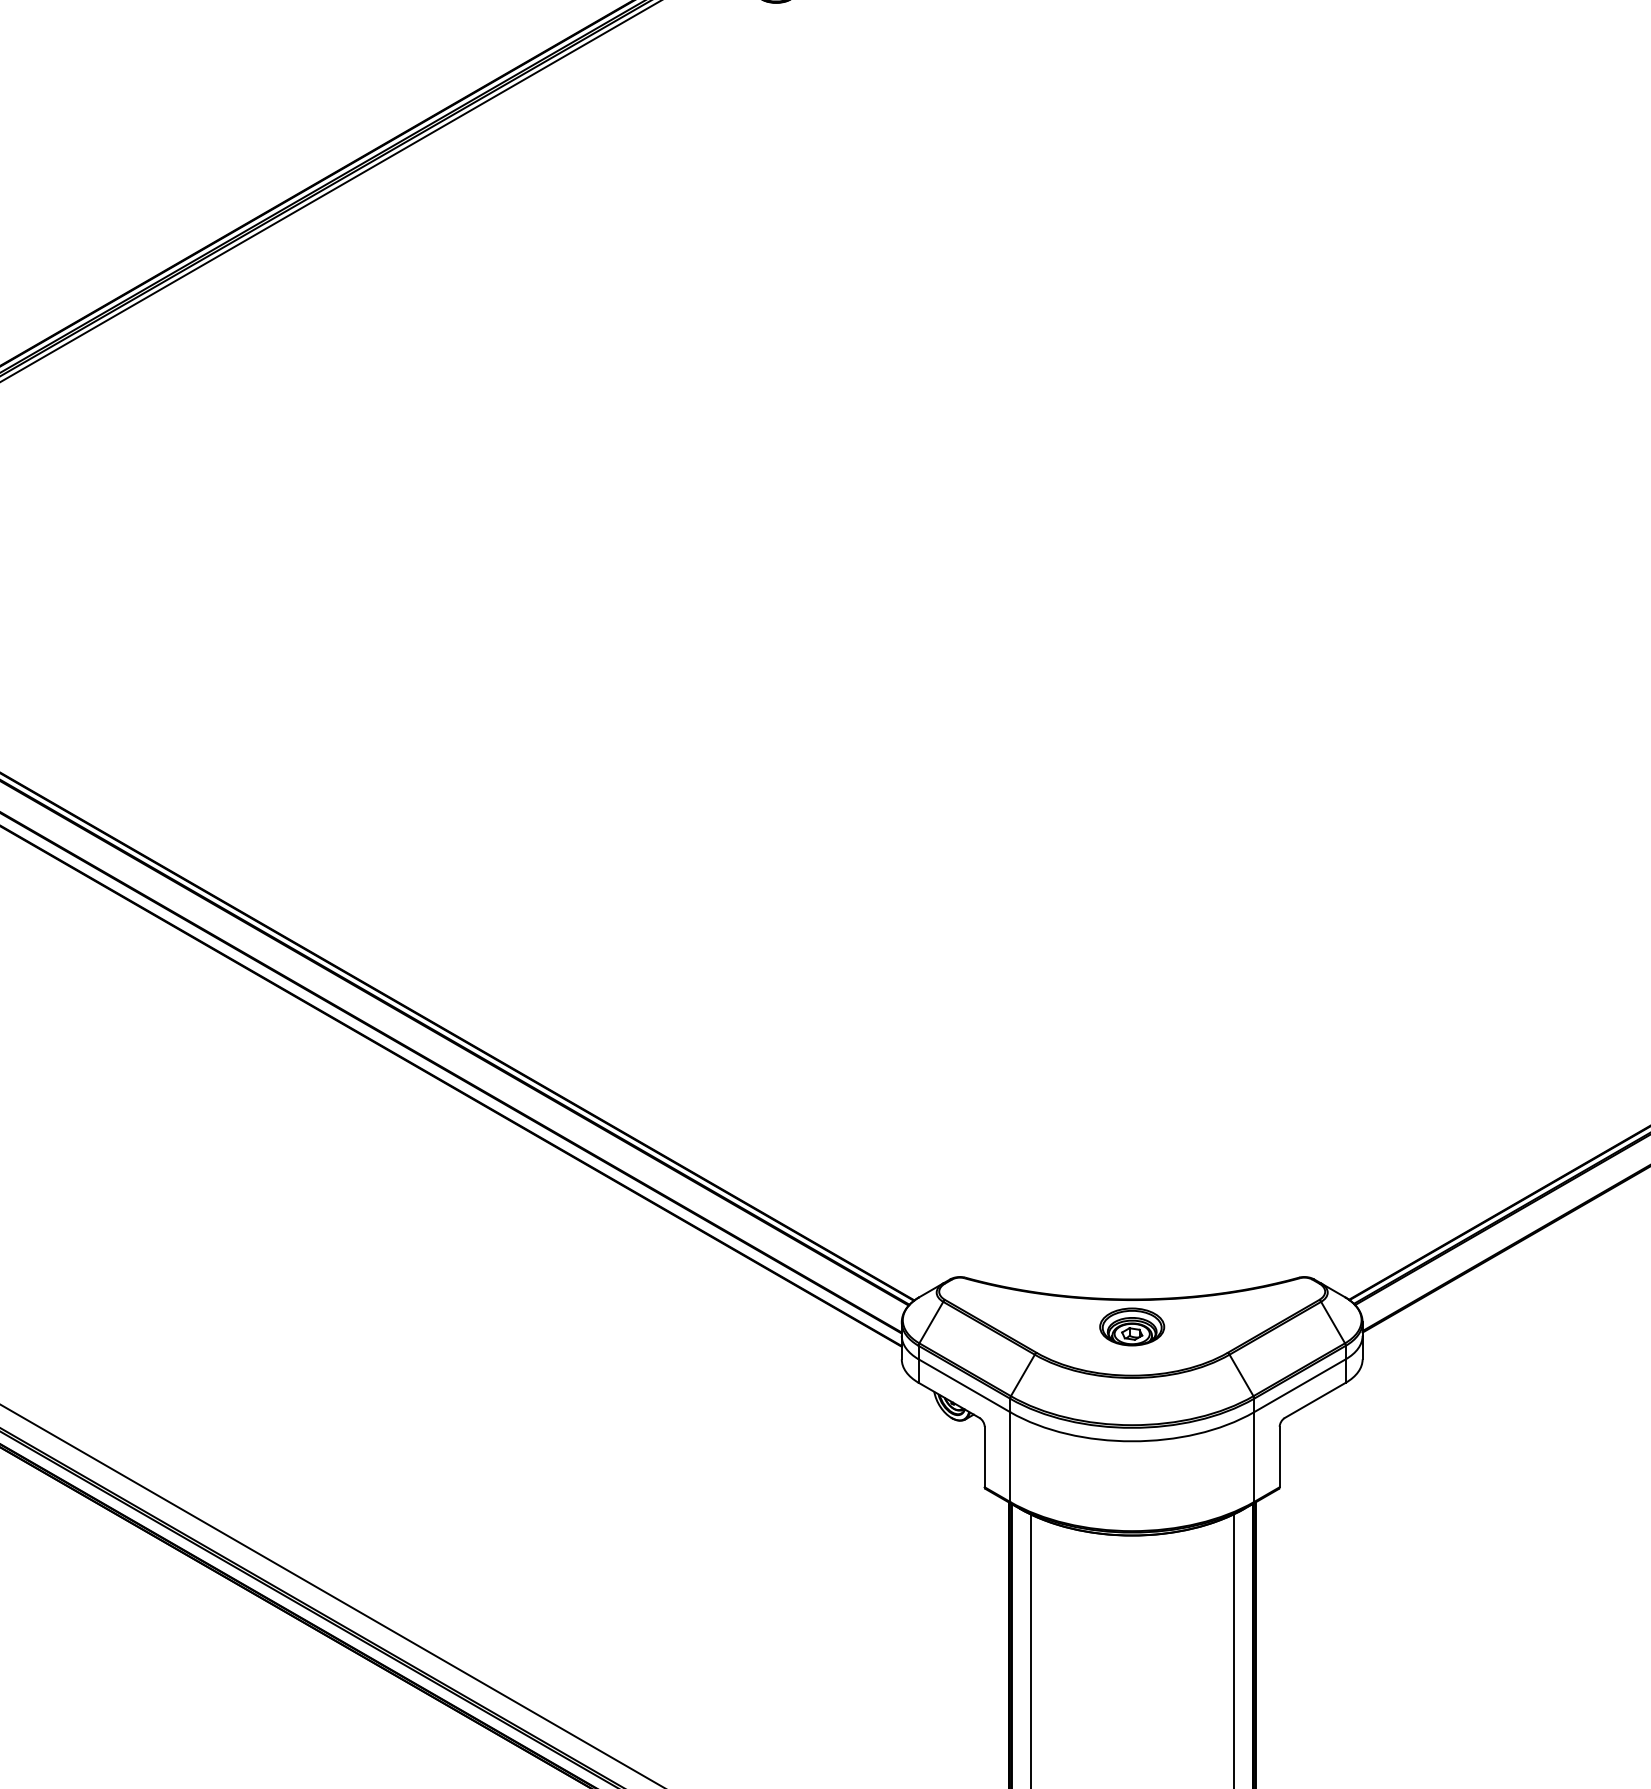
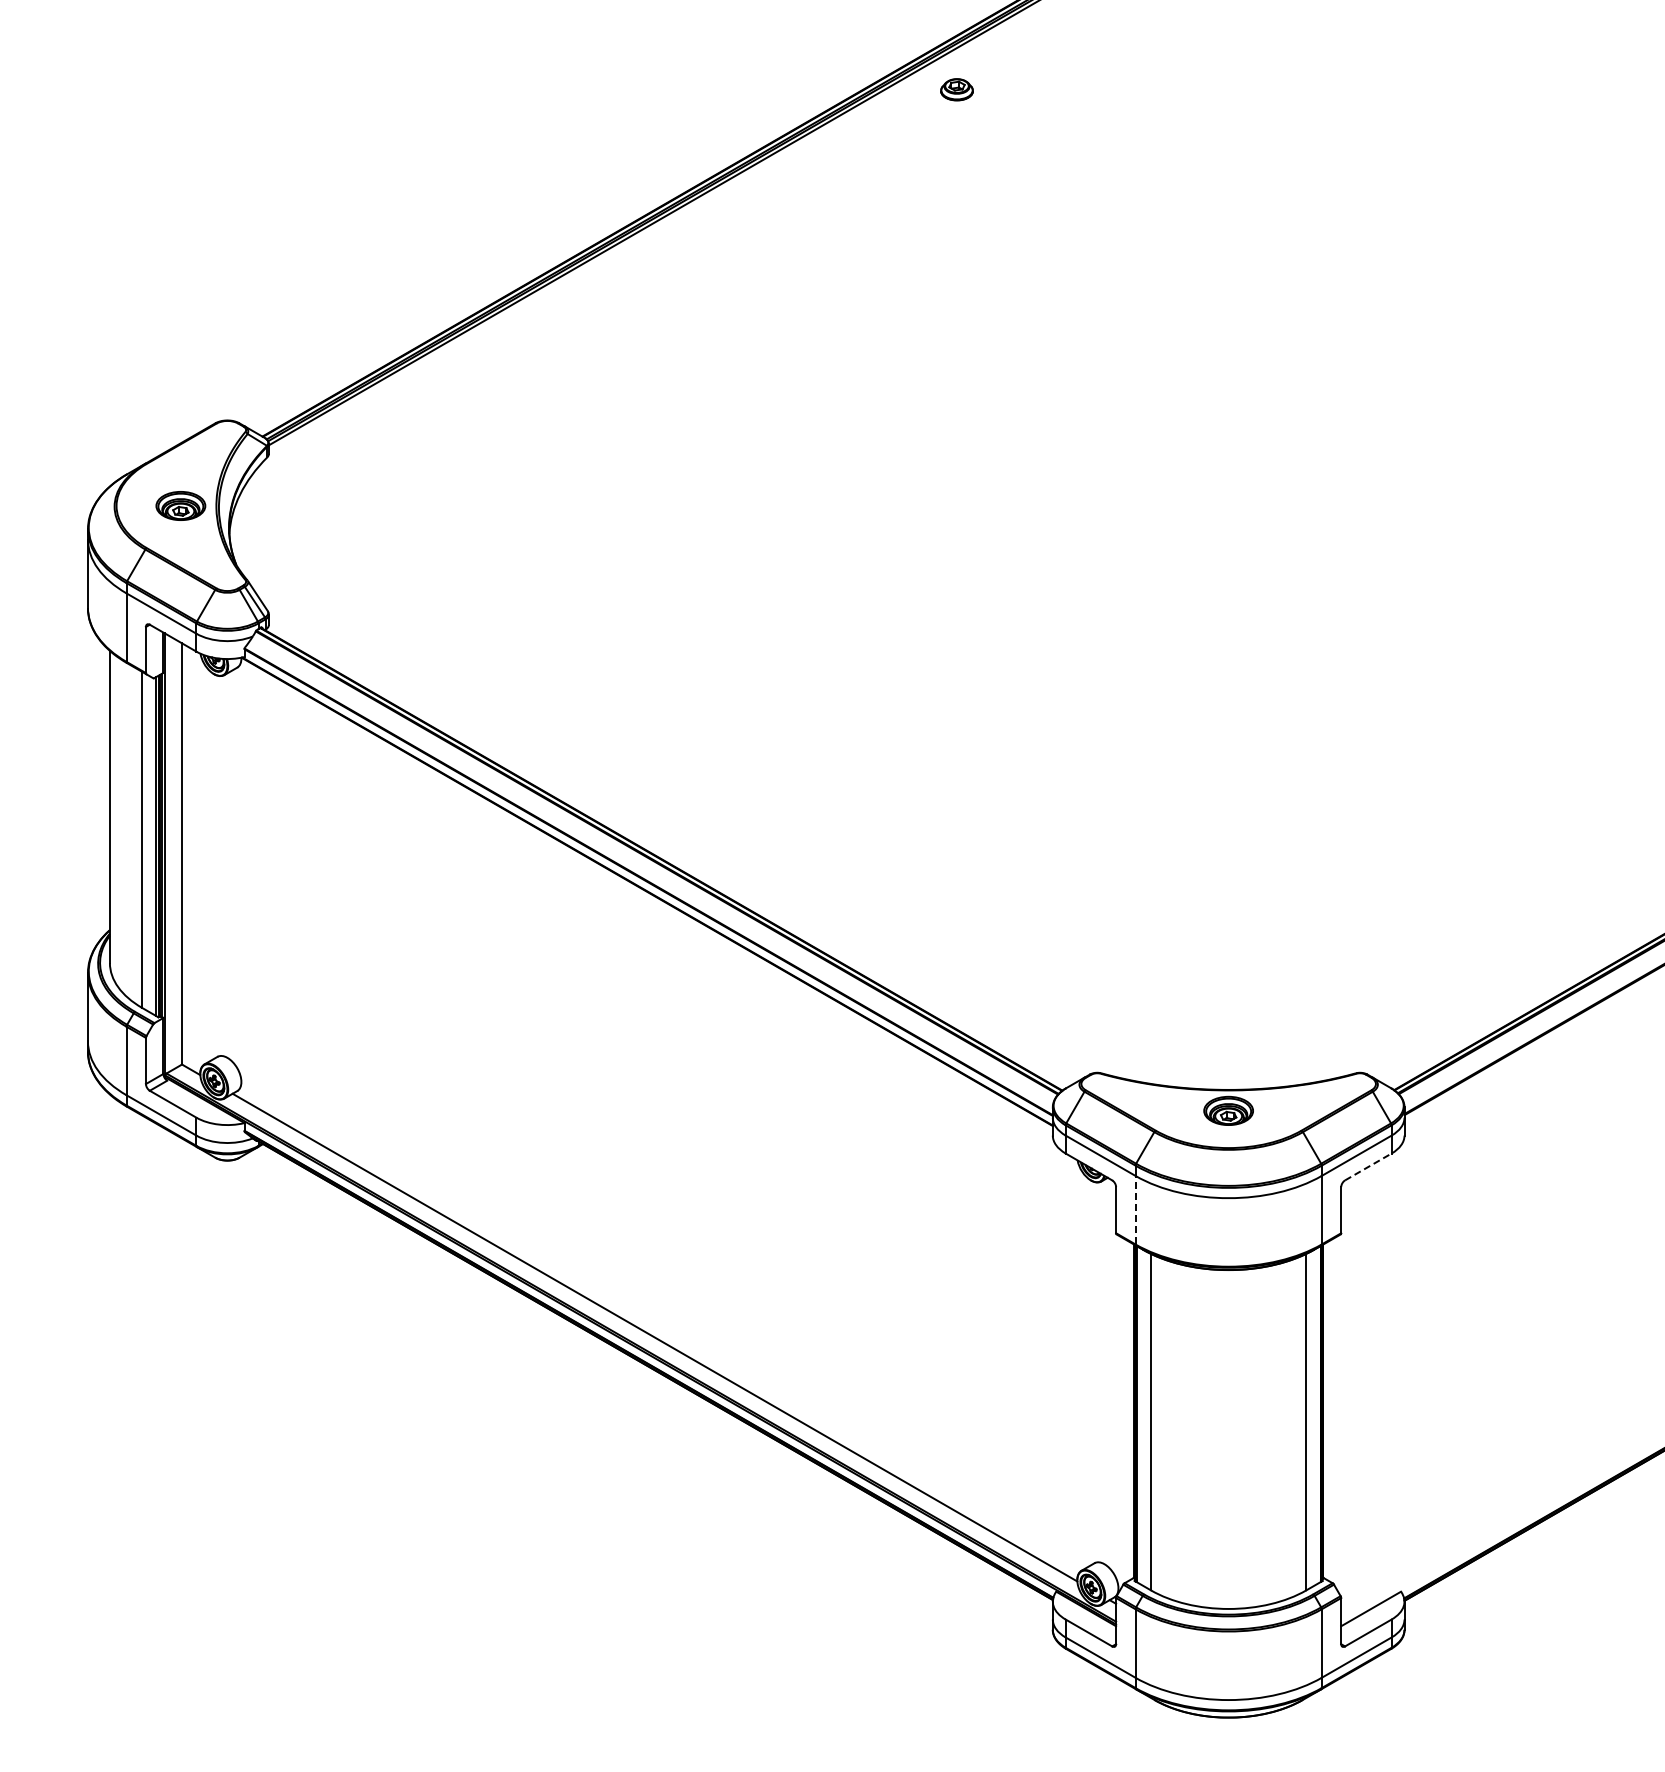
line: (1315, 1399) -> (1368, 1166), solid -> dashed
line: (1010, 1456) -> (1135, 1209), solid -> dashed

